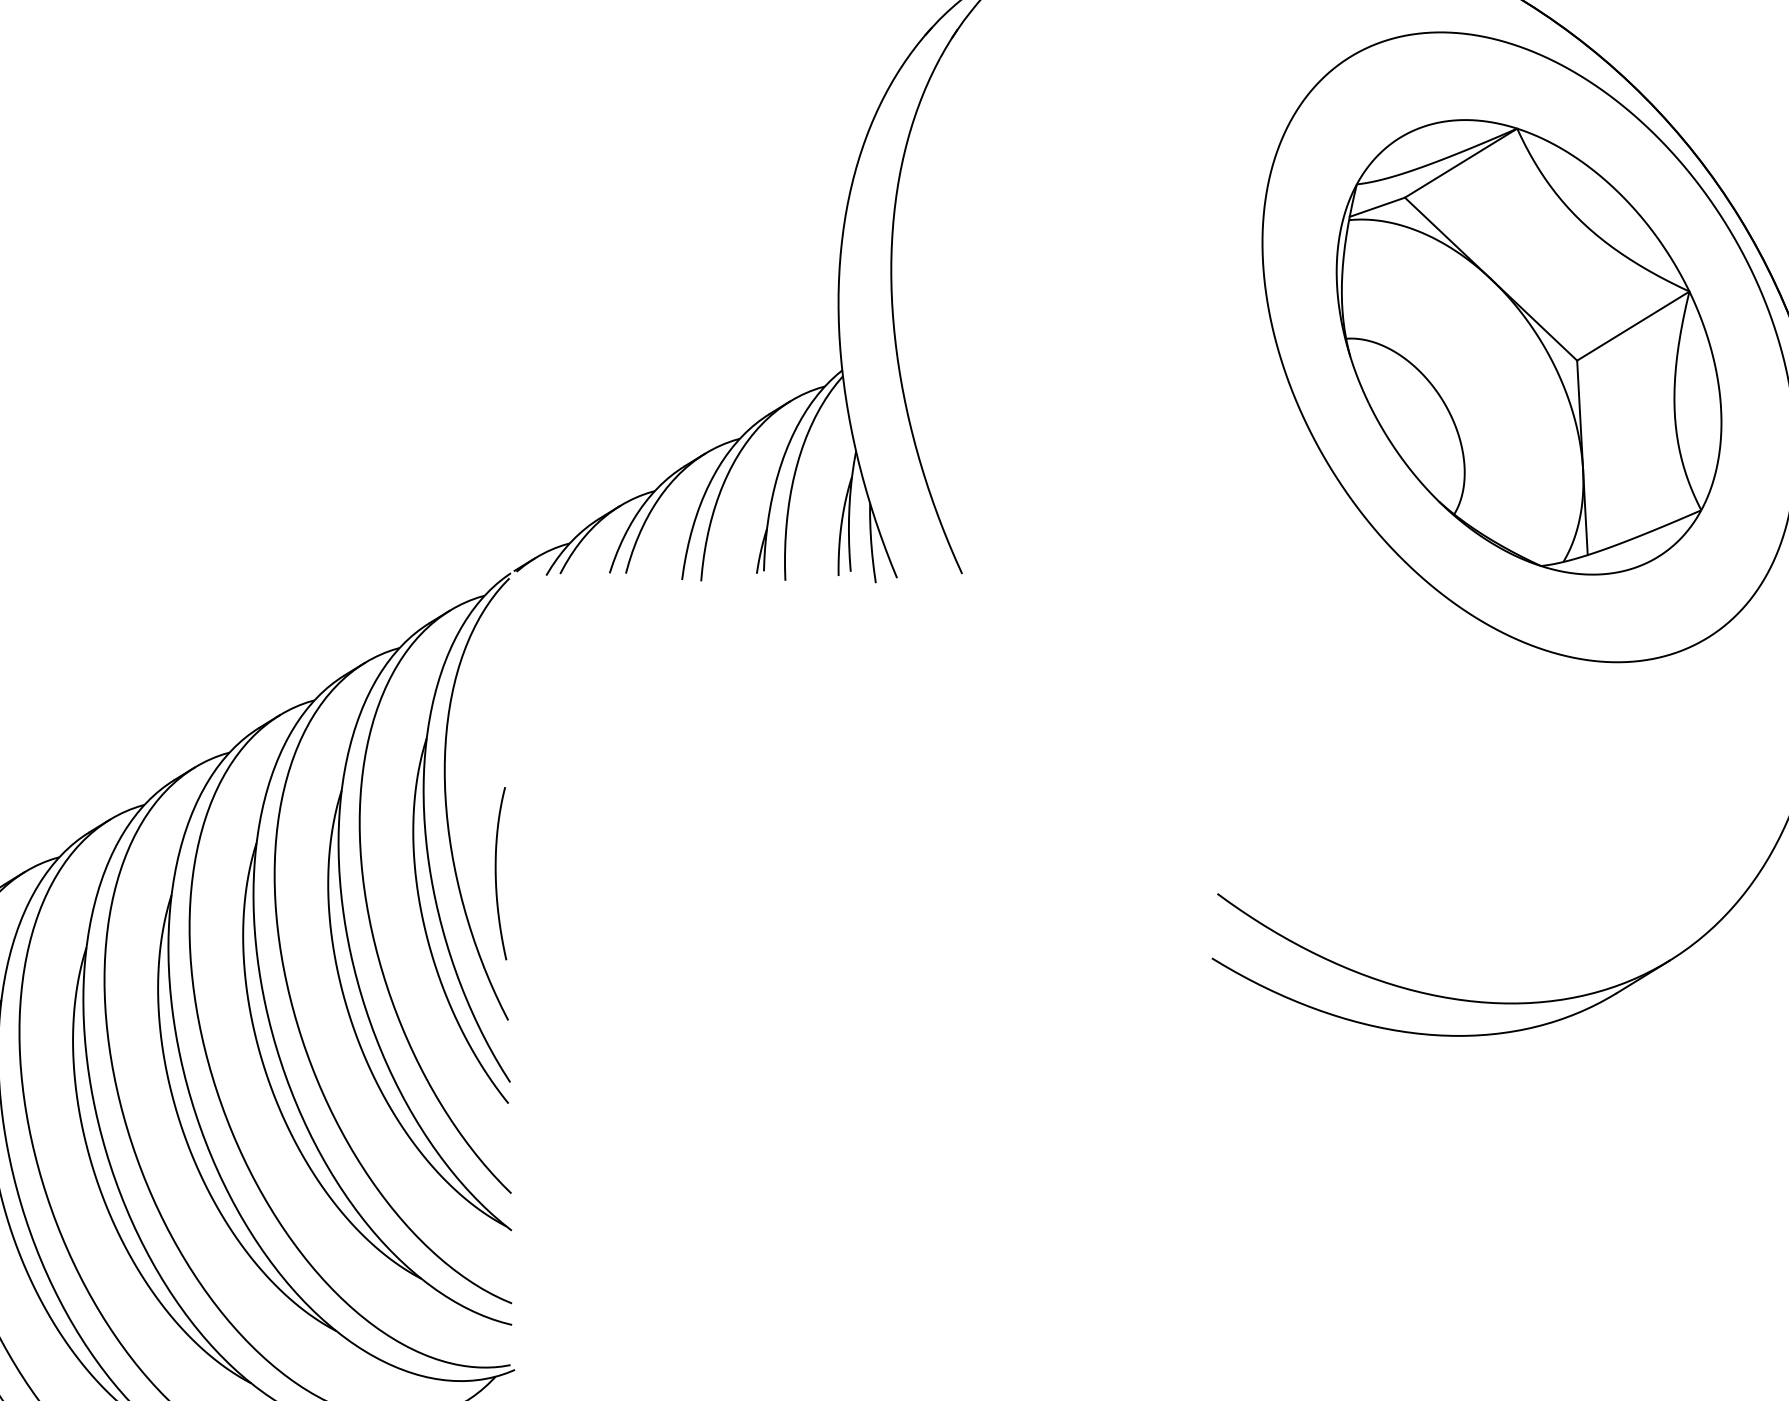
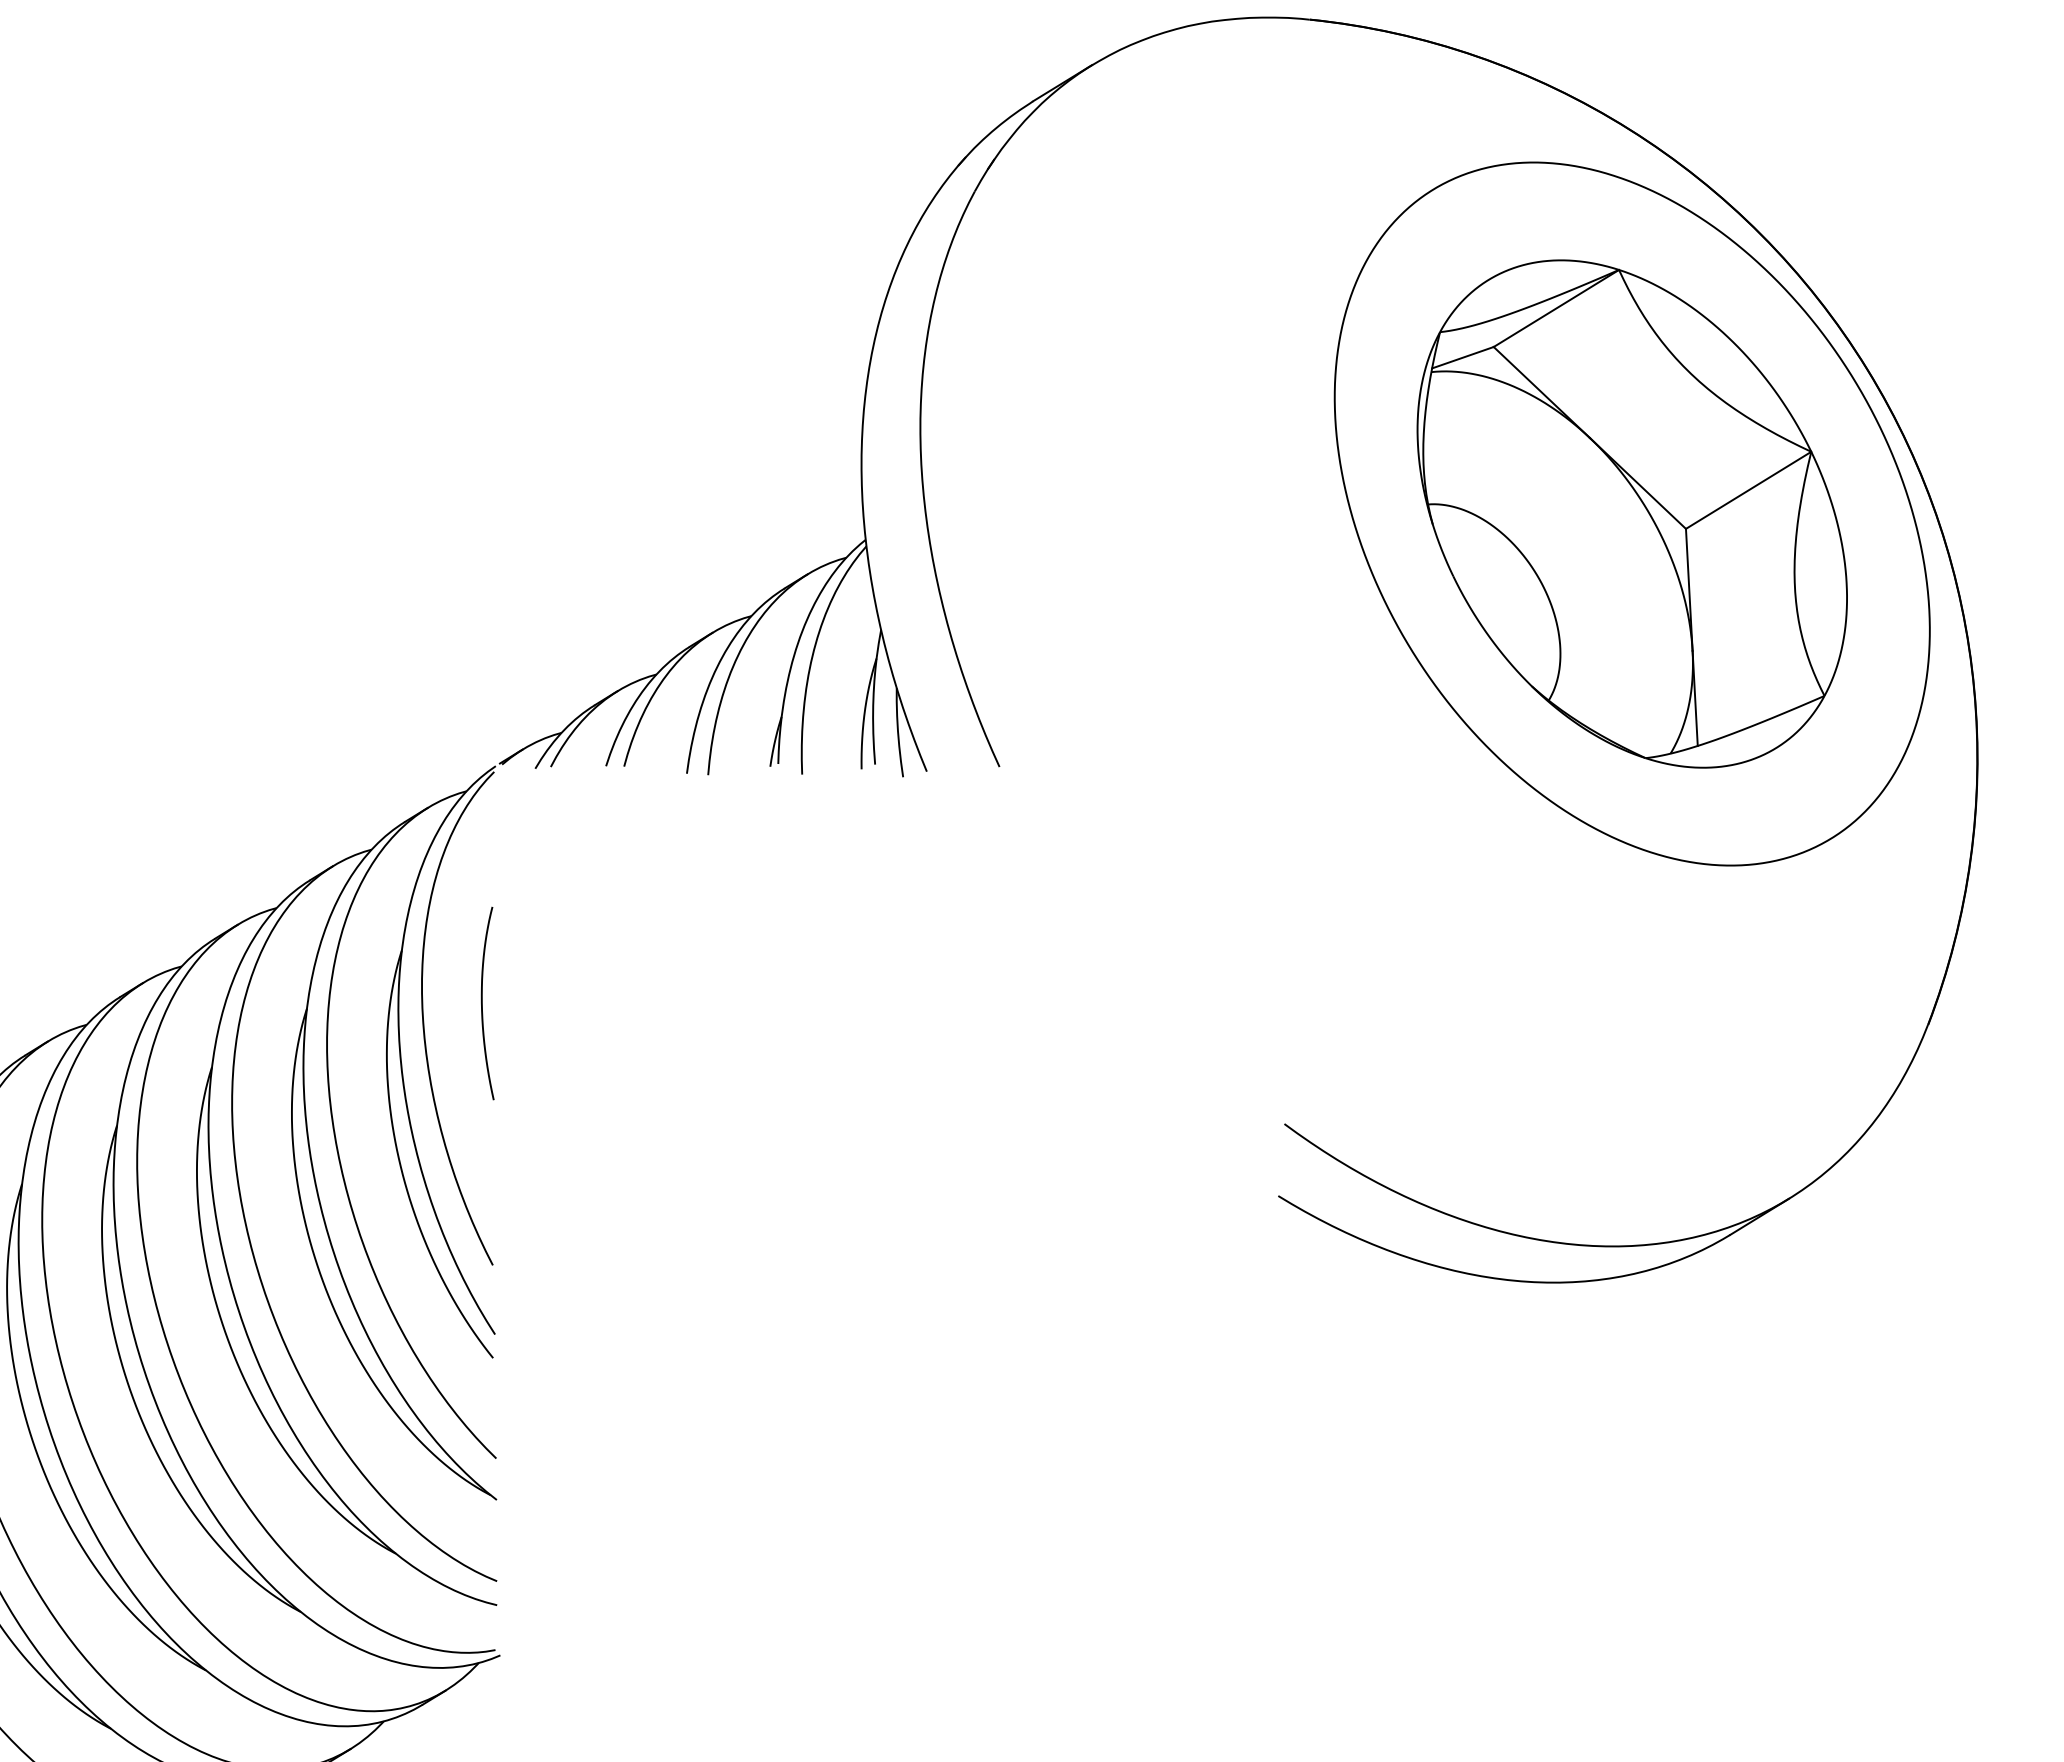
curve: (496, 873) -> (482, 1003), moved

